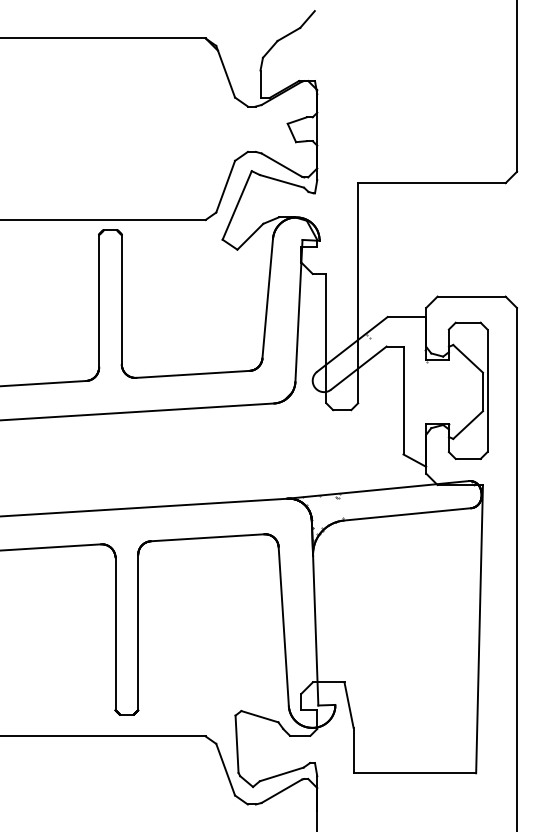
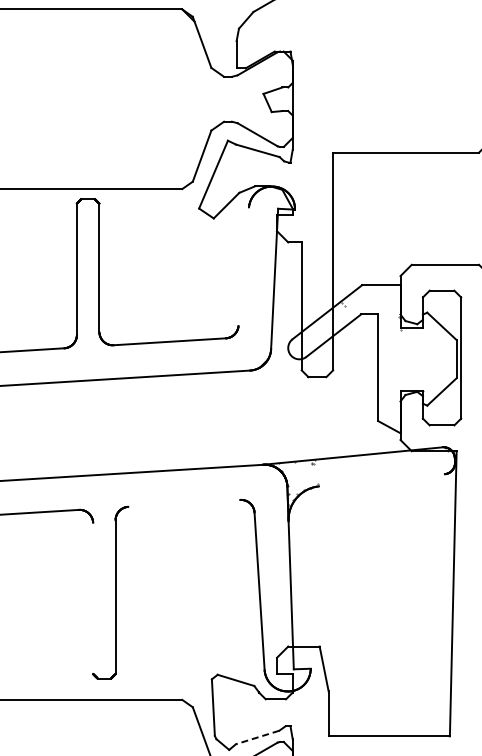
line: (267, 298) -> (243, 266), removed
line: (407, 514) -> (381, 480), removed
line: (207, 537) -> (184, 503), removed
line: (115, 633) -> (93, 598), removed
line: (281, 774) -> (257, 737), solid -> dashed

